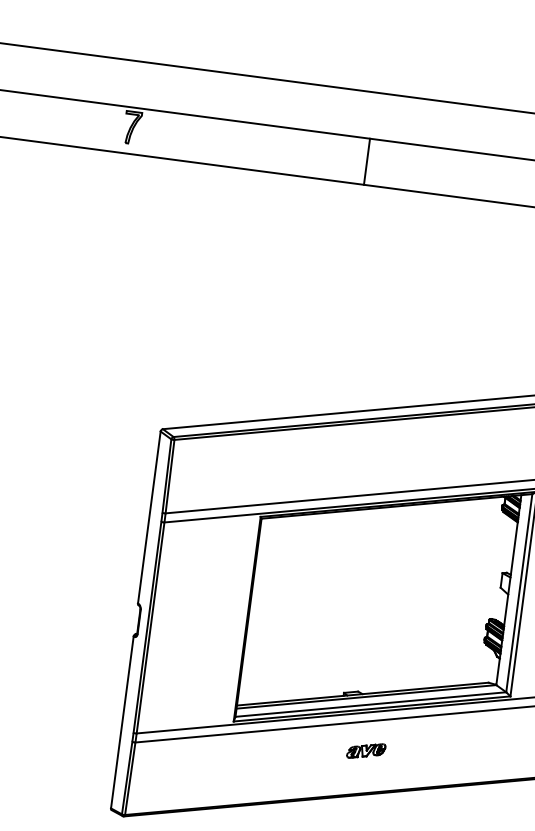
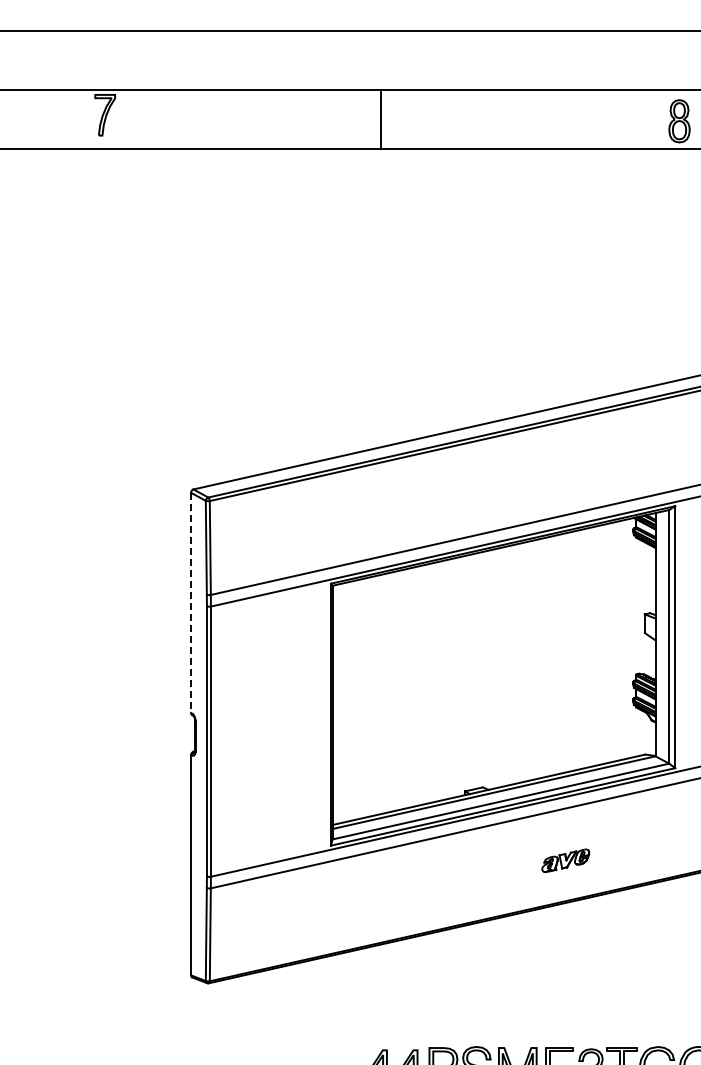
line: (367, 161) -> (381, 118), moved
line: (149, 518) -> (191, 603), solid -> dashed
part: (366, 750) -> (565, 860), moved

